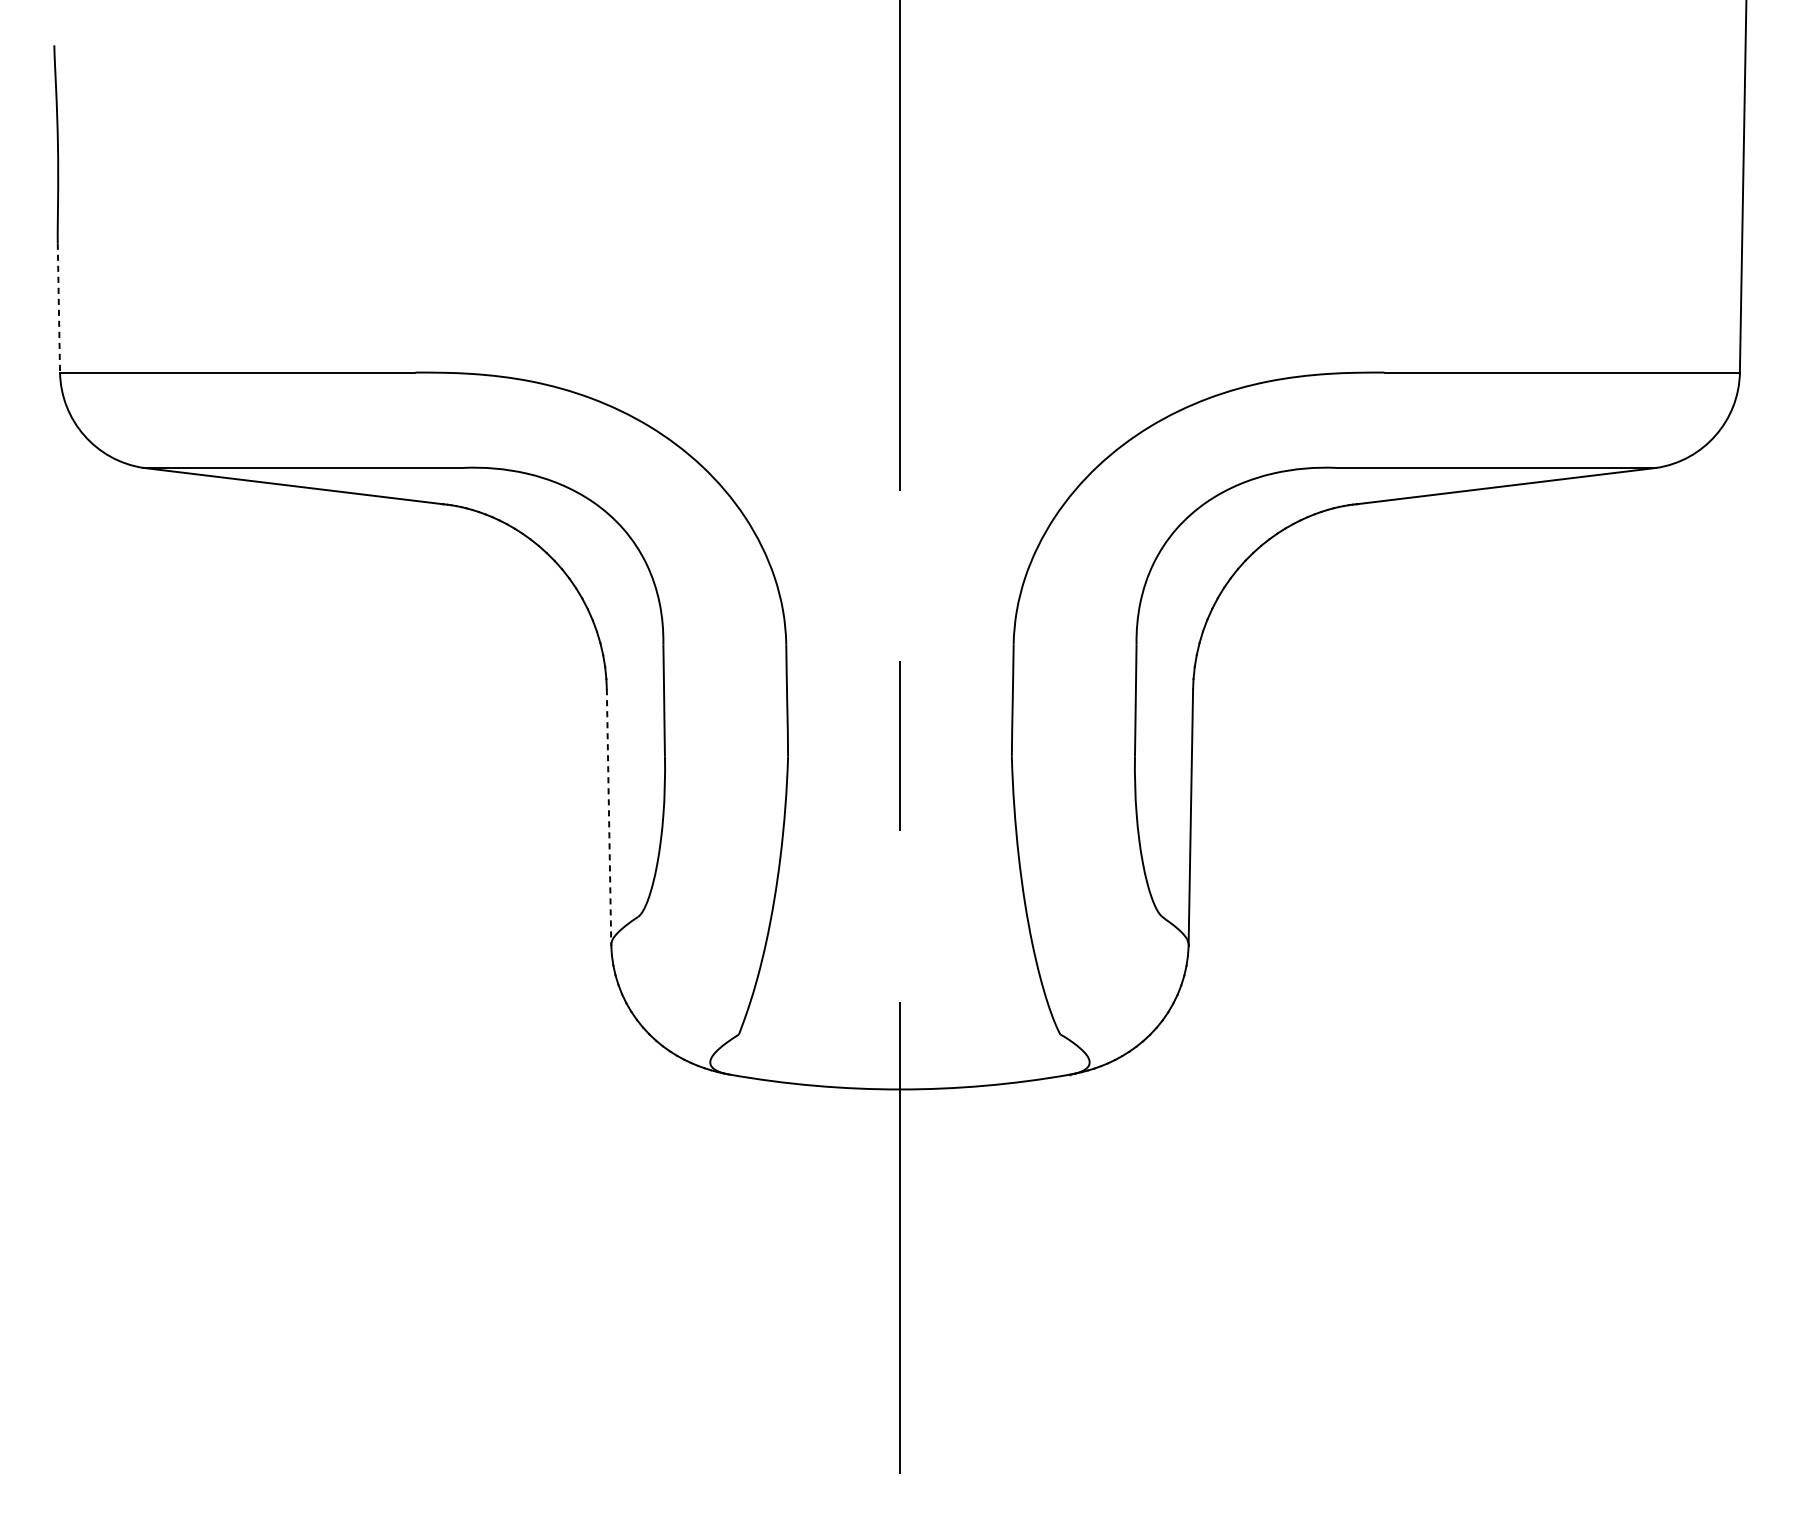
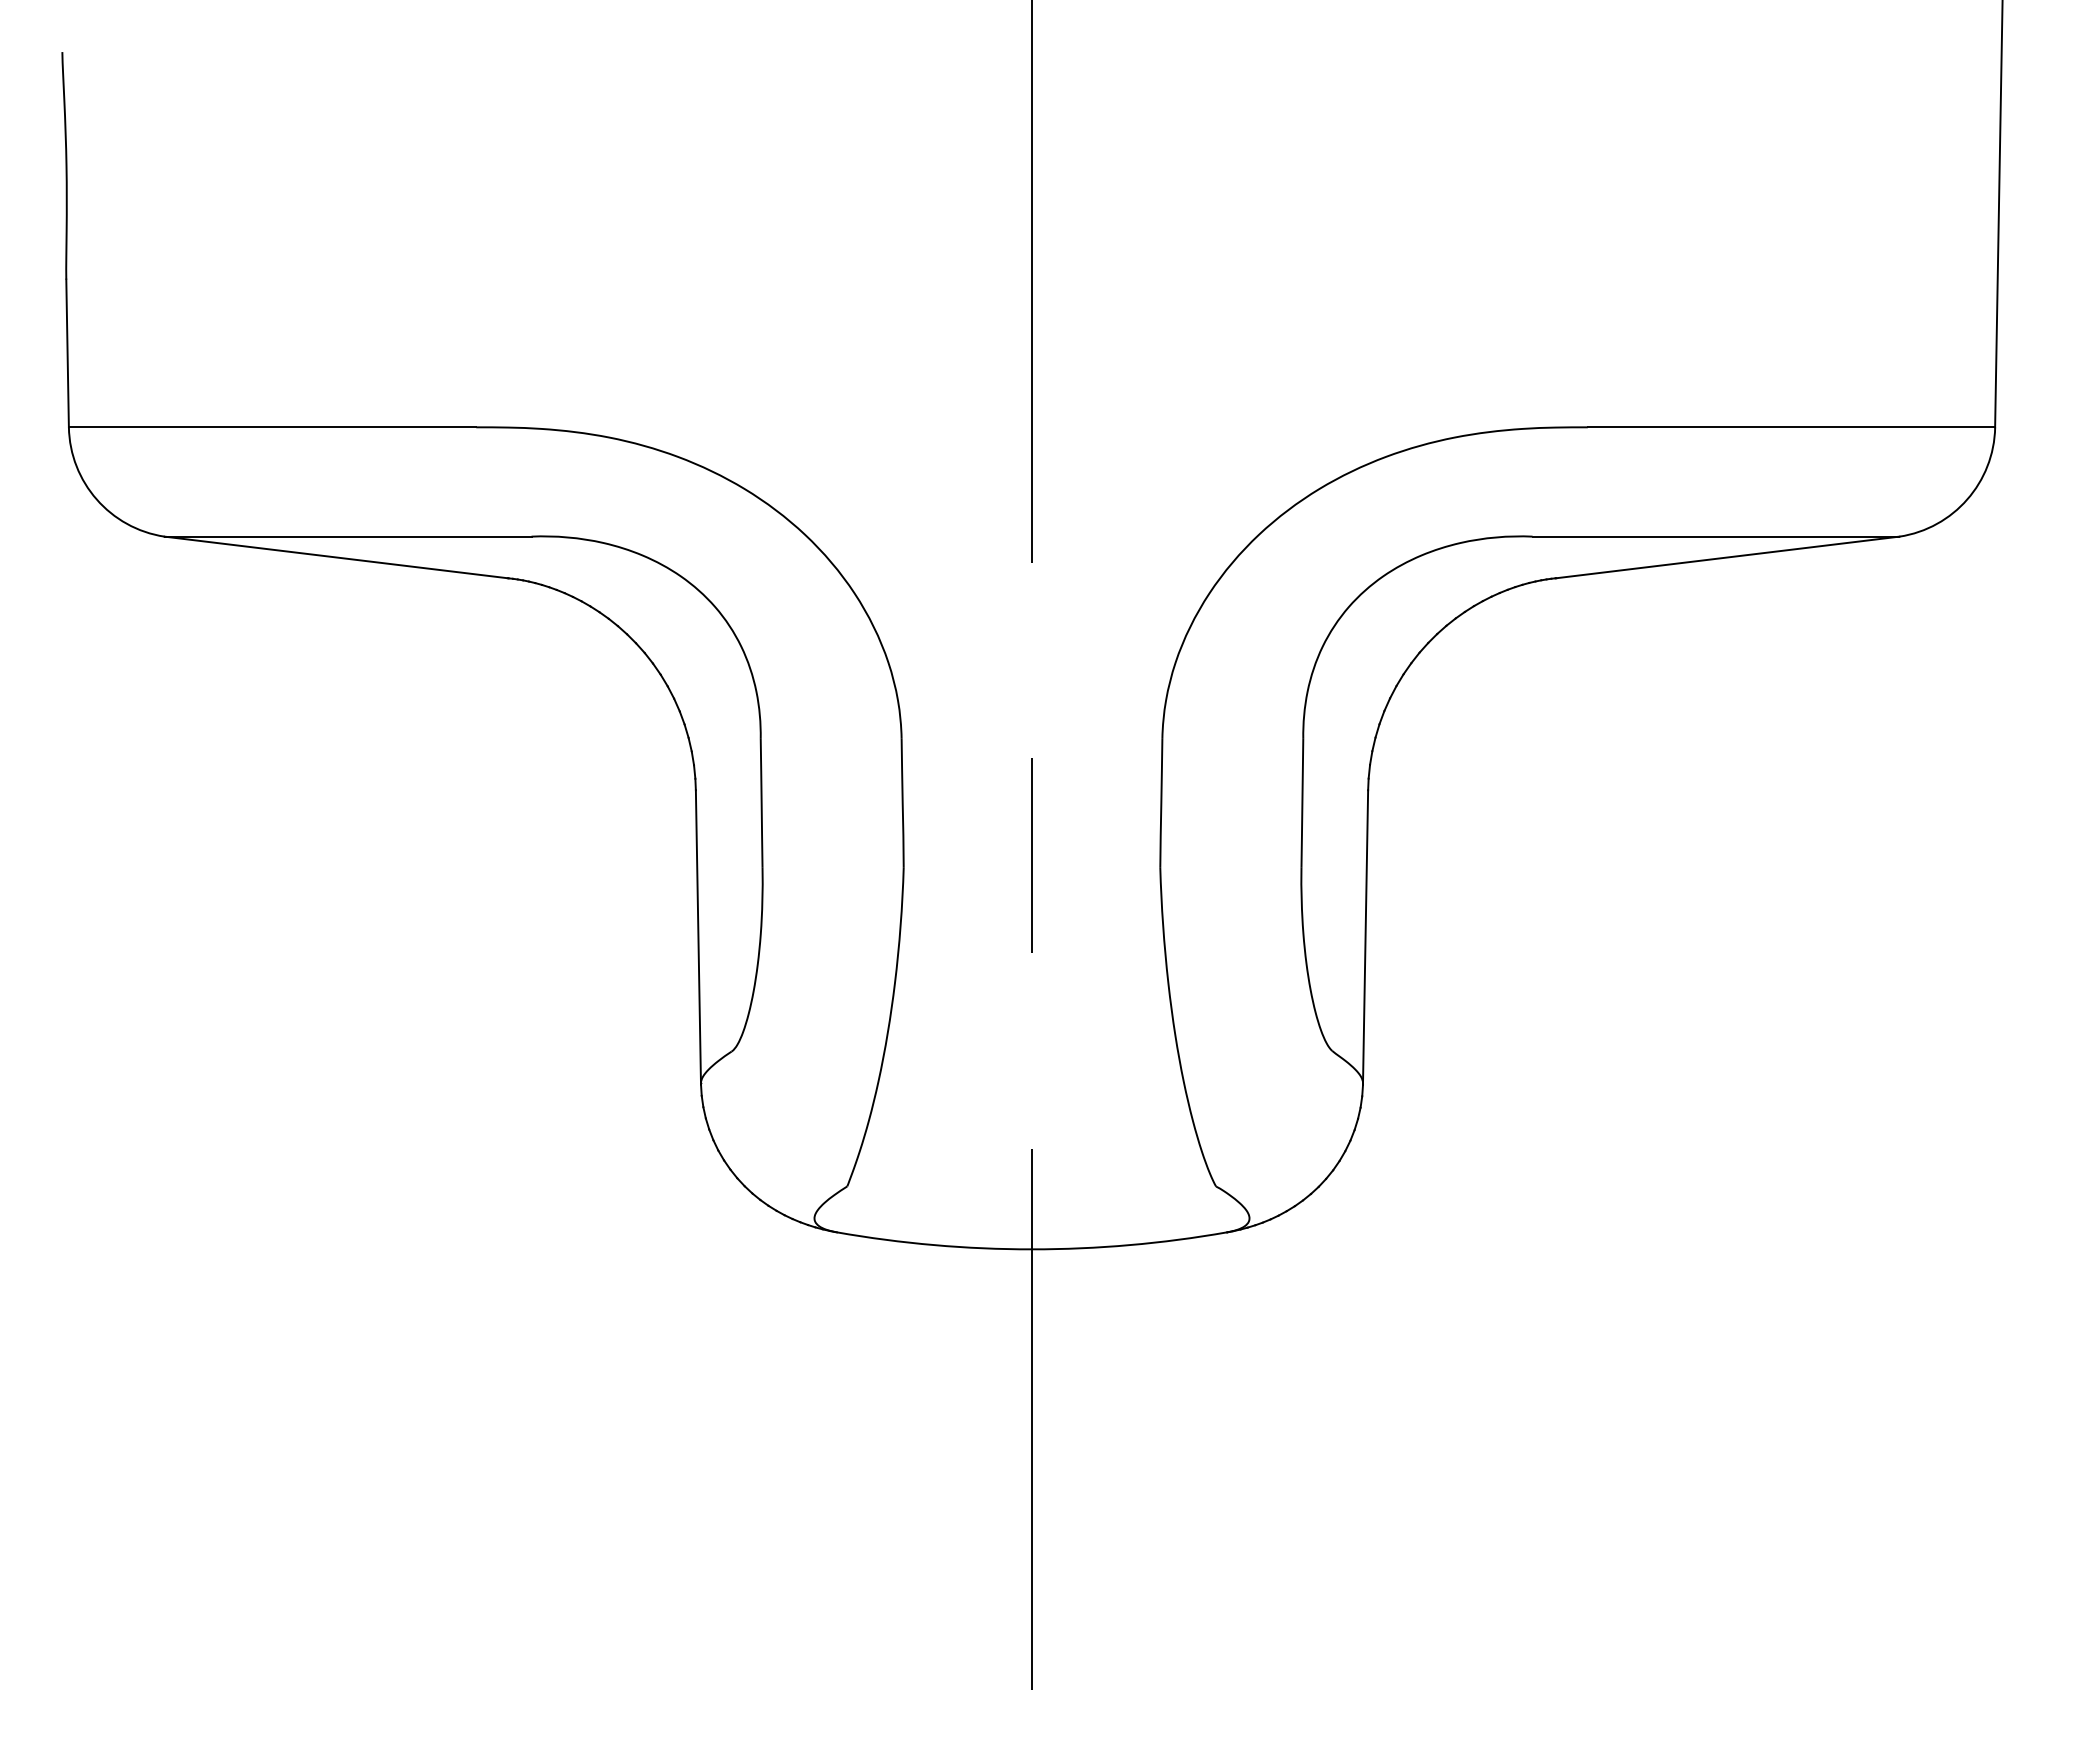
line: (58, 308) -> (67, 353), dashed -> solid
line: (609, 817) -> (698, 937), dashed -> solid

